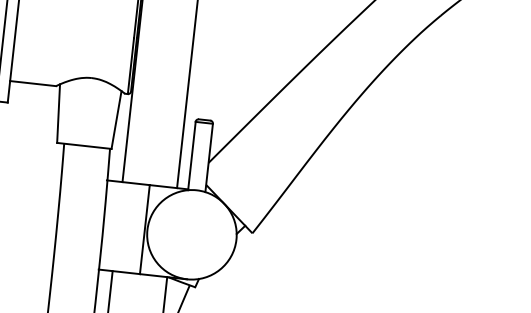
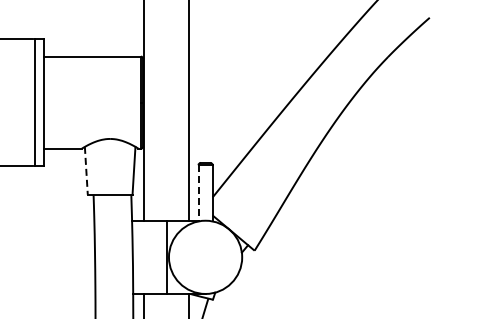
line: (58, 113) -> (86, 170), solid -> dashed
line: (191, 156) -> (198, 193), solid -> dashed

